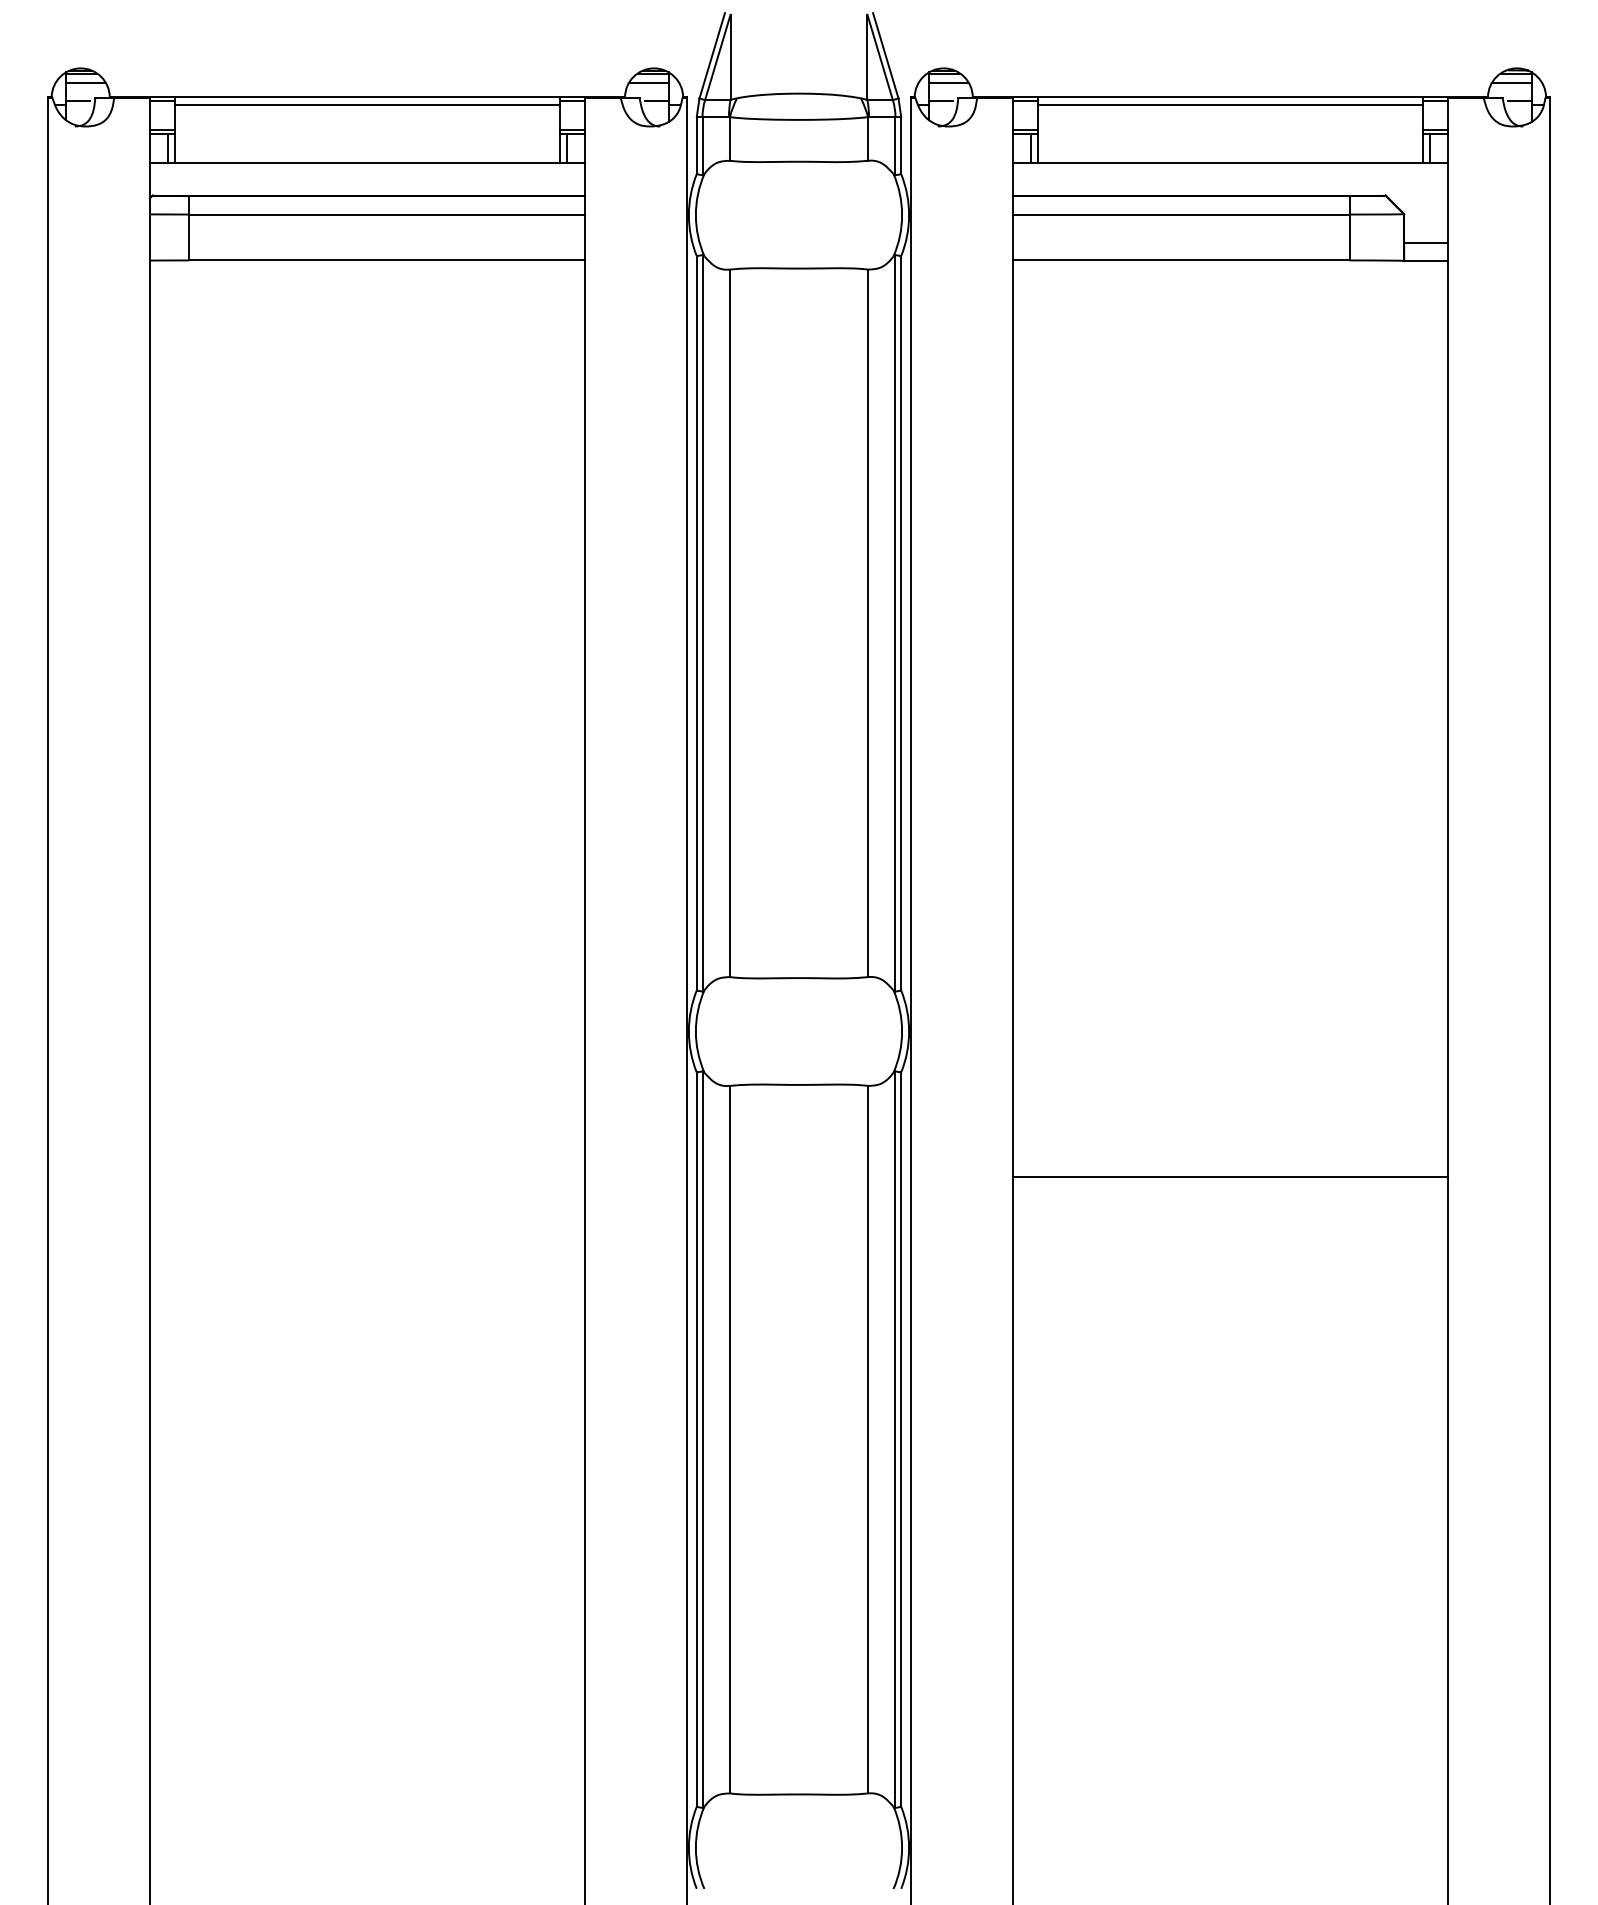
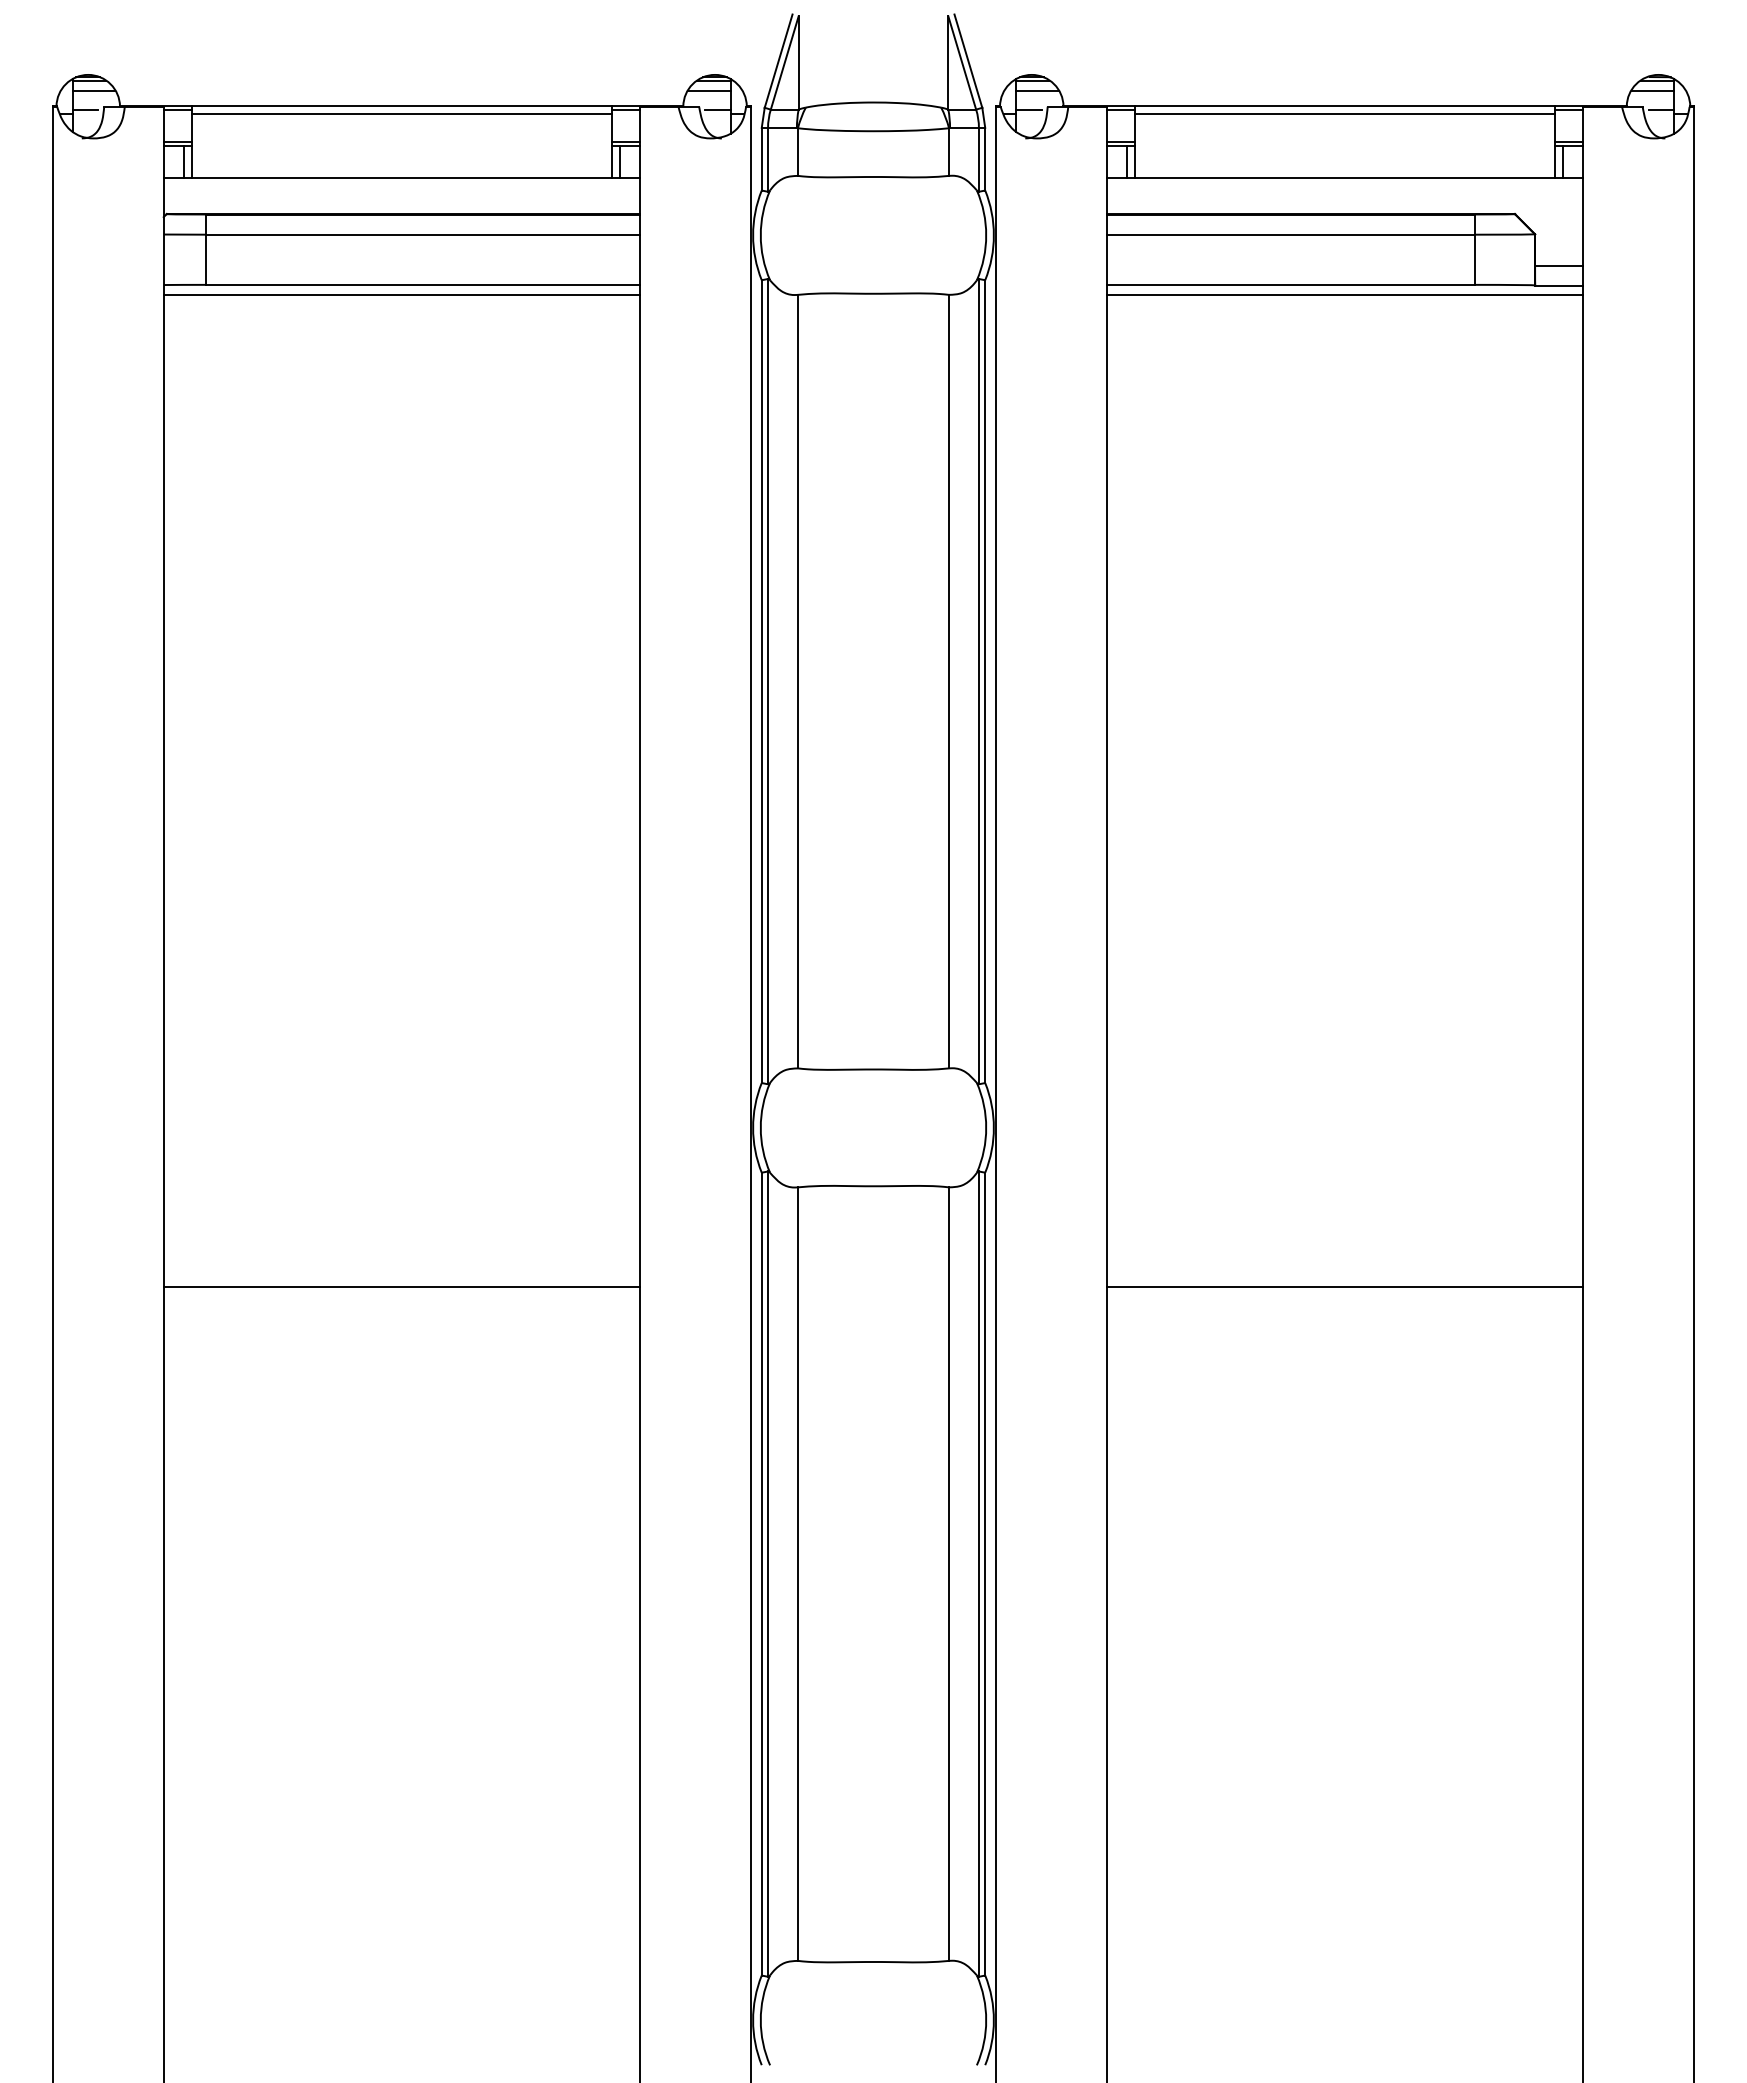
line: (367, 269) -> (401, 294), added
line: (1230, 269) -> (1345, 294), added
line: (367, 1176) -> (401, 1286), added

